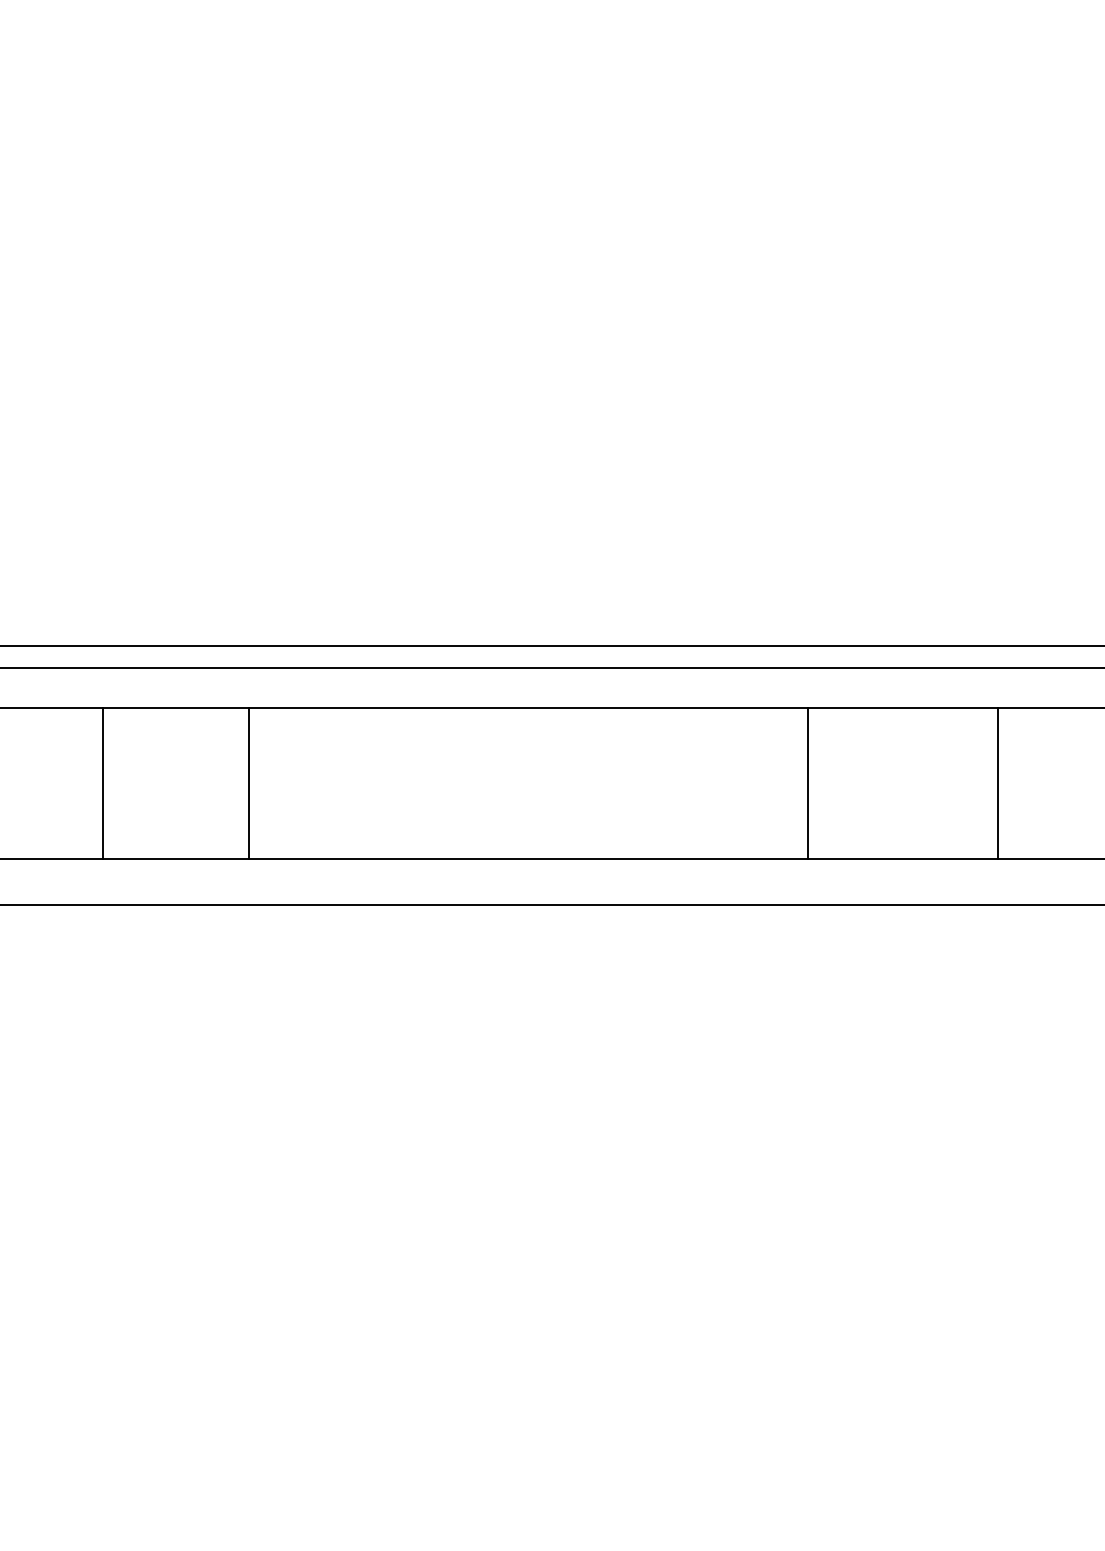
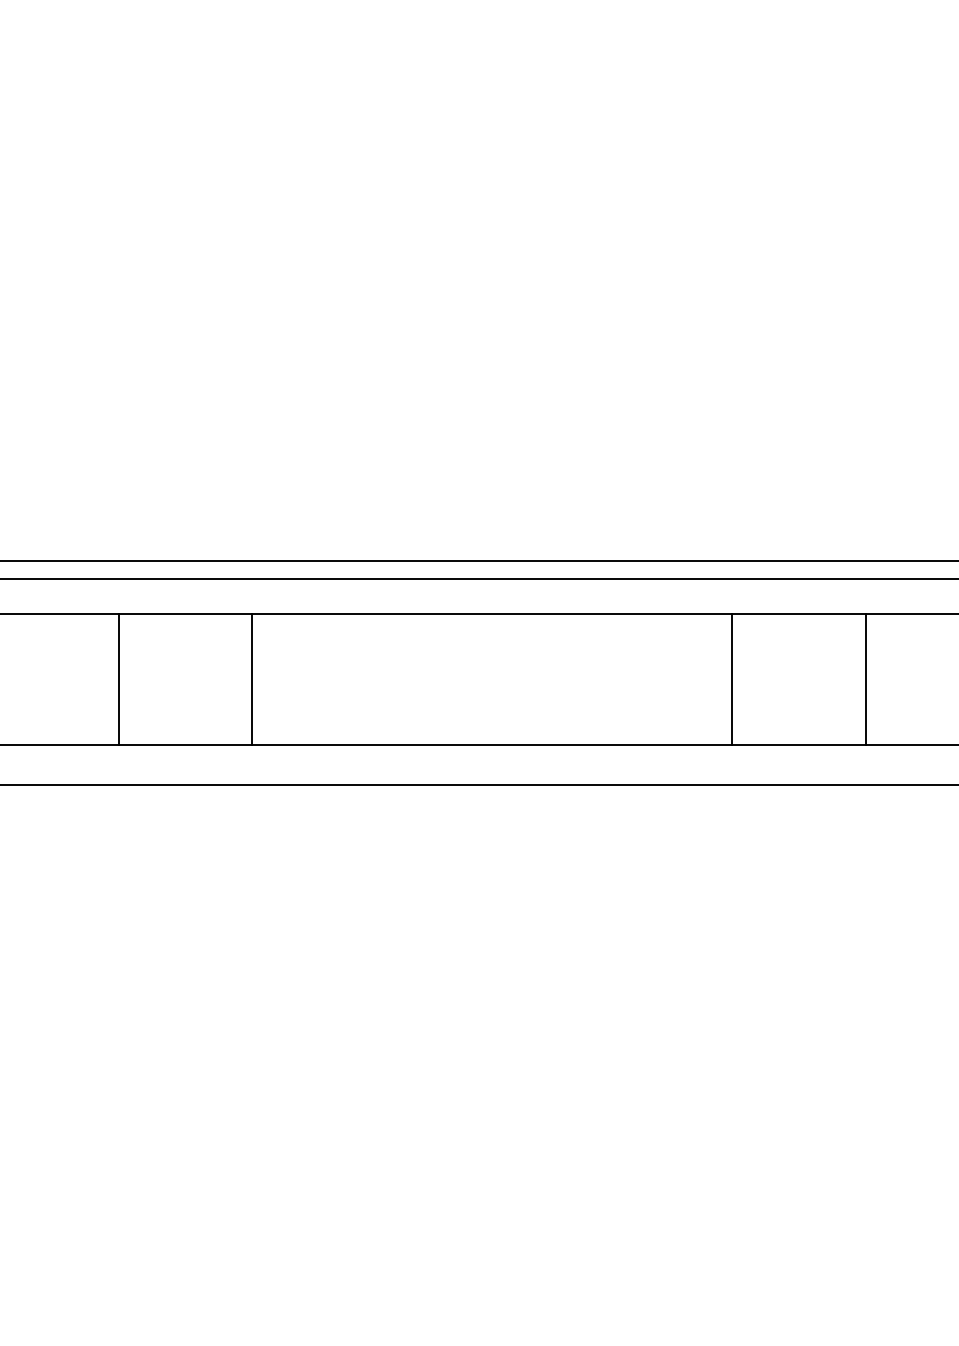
line: (102, 782) -> (118, 679), moved
line: (249, 782) -> (252, 679), moved
line: (808, 782) -> (732, 679), moved

